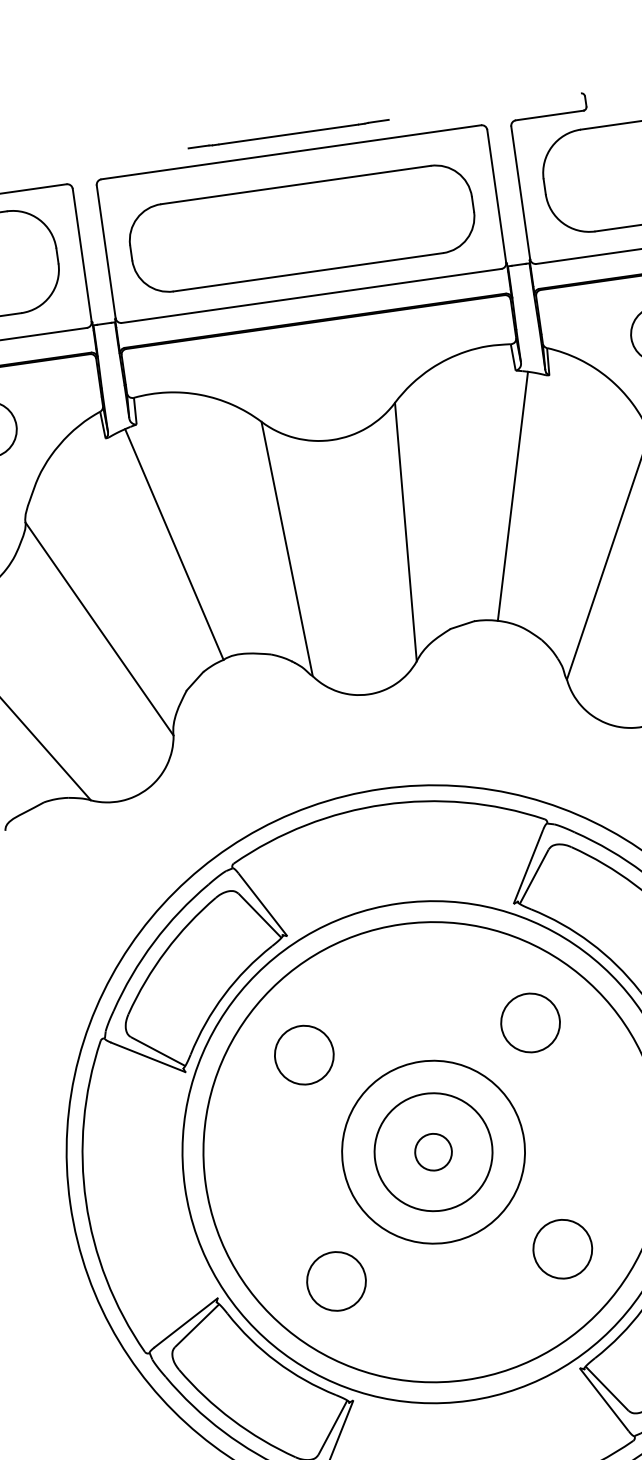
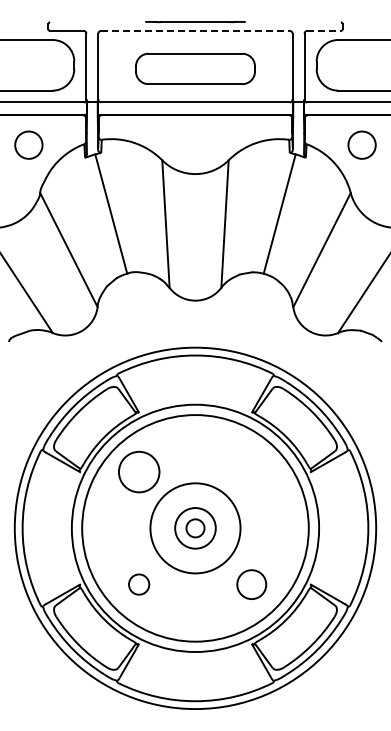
line: (550, 114) -> (324, 30), solid -> dashed
line: (291, 151) -> (195, 30), solid -> dashed
part: (302, 227) -> (195, 68), size x0.7
circle: (529, 1021) -> (251, 471), removed
circle: (302, 1054) -> (138, 471), size x1.4
circle: (433, 1152) -> (195, 528), size x0.7
circle: (335, 1281) -> (138, 584), size x0.7

